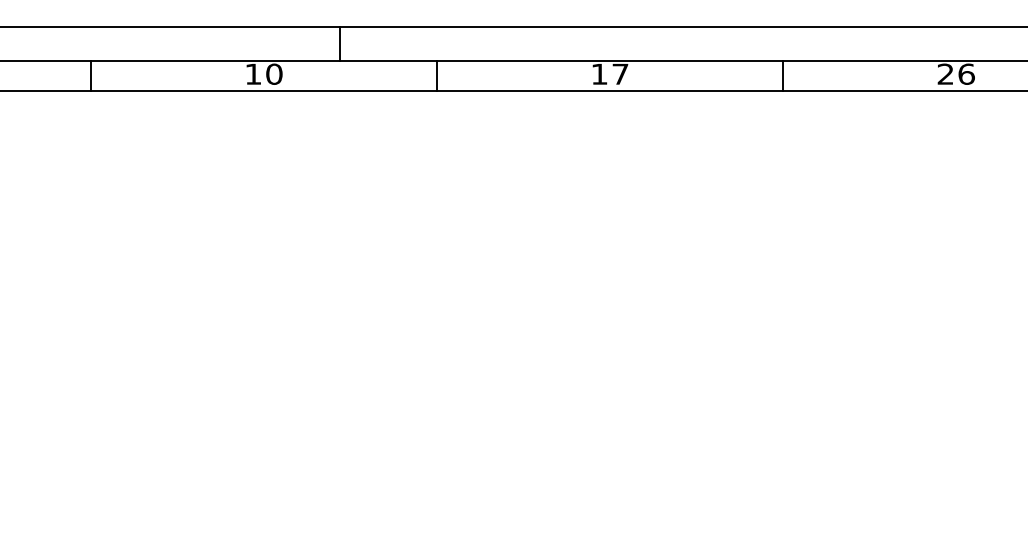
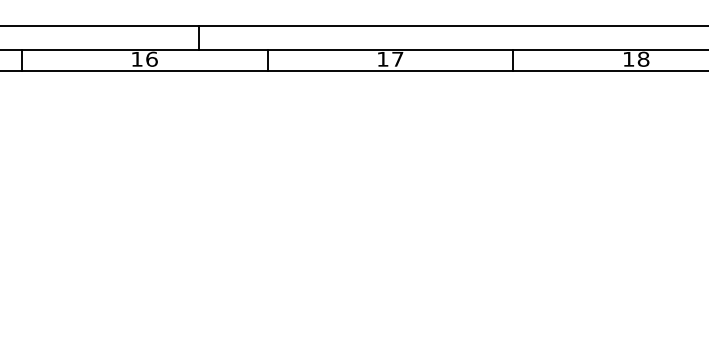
text: (274, 73) -> (152, 58), 10 -> 16
text: (955, 73) -> (635, 58), 26 -> 18

